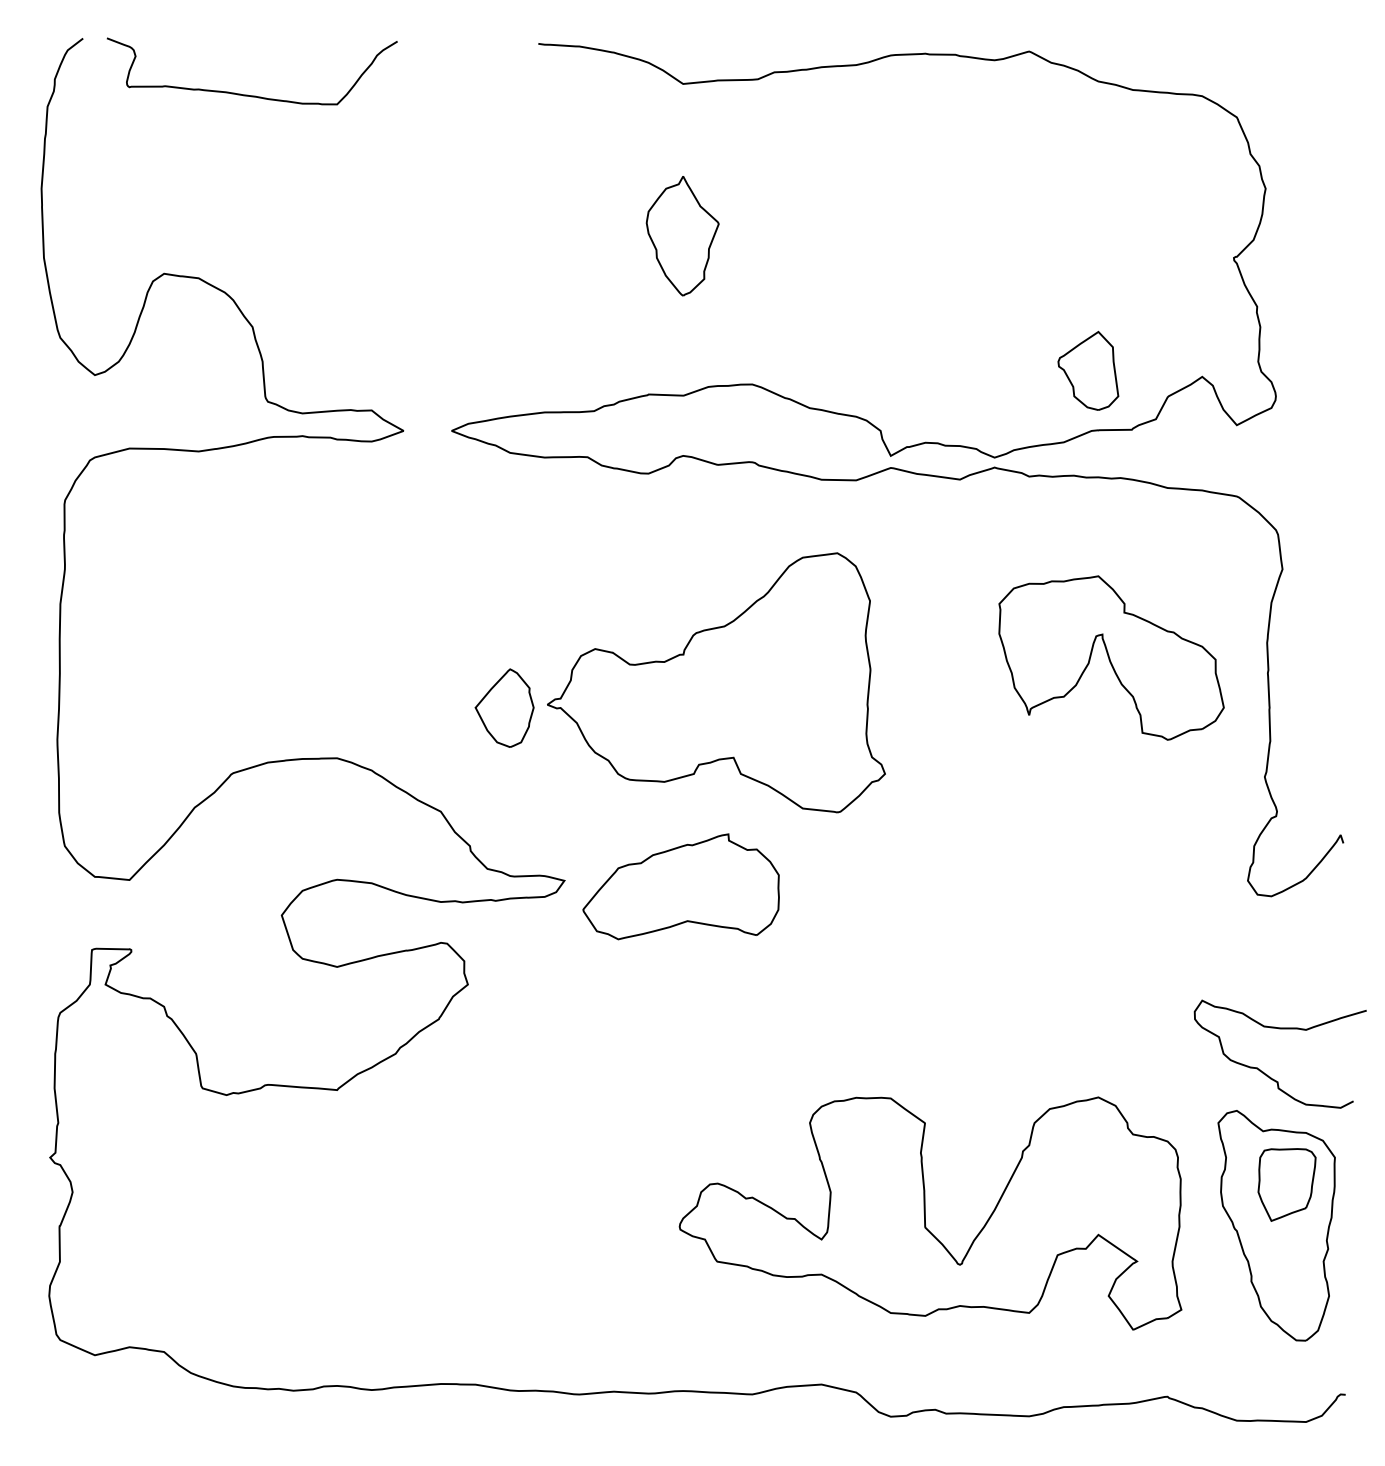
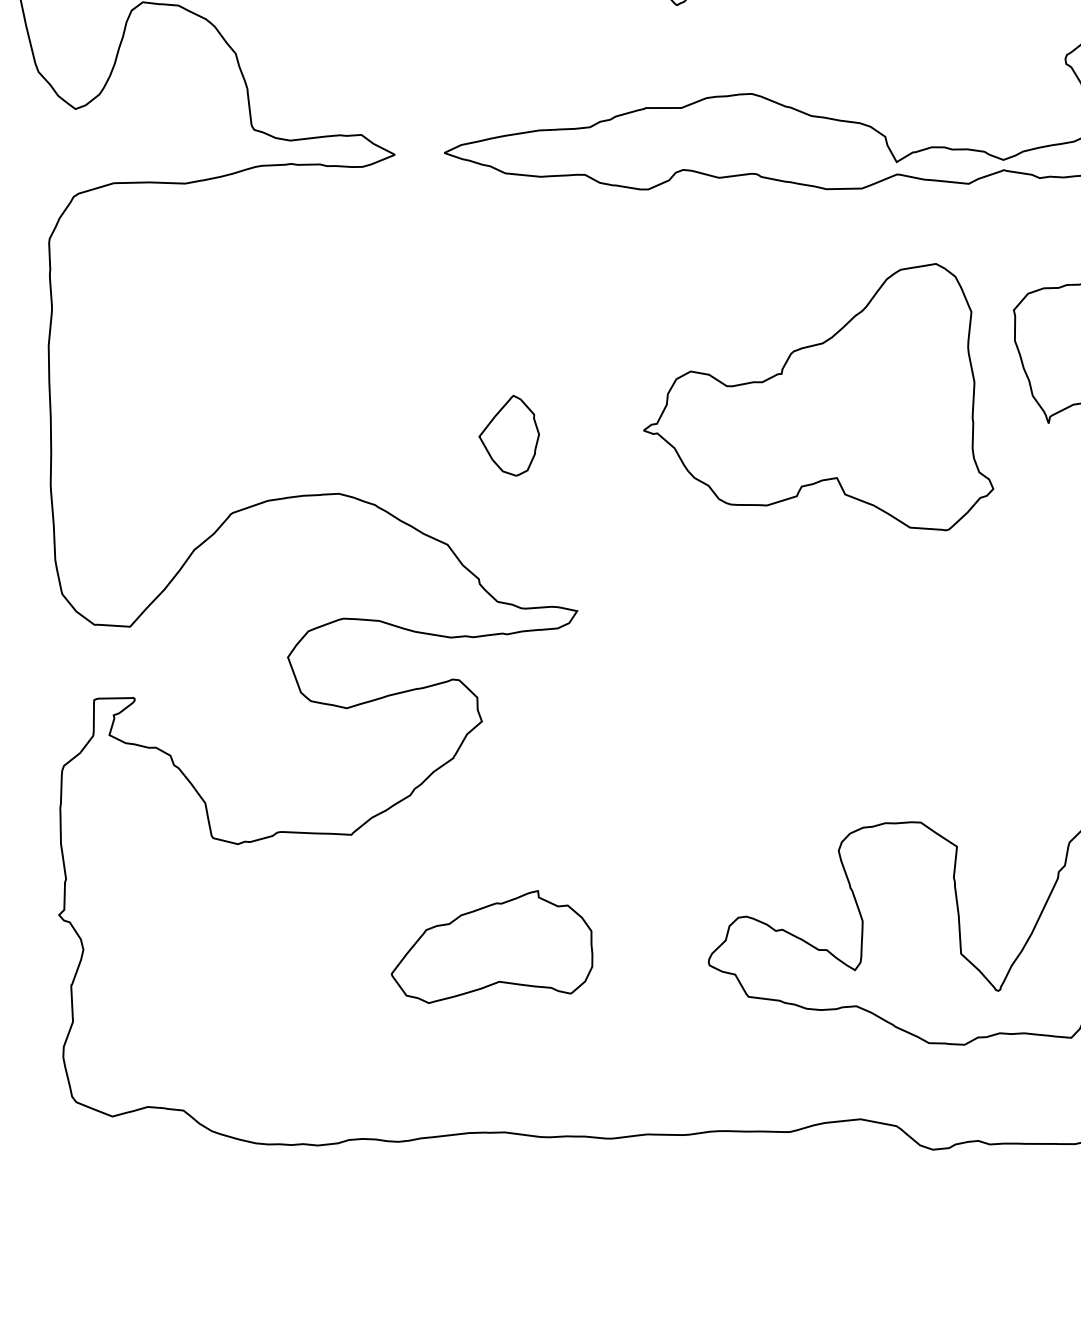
part: (716, 682) -> (816, 401), moved
part: (680, 886) -> (490, 946), moved

